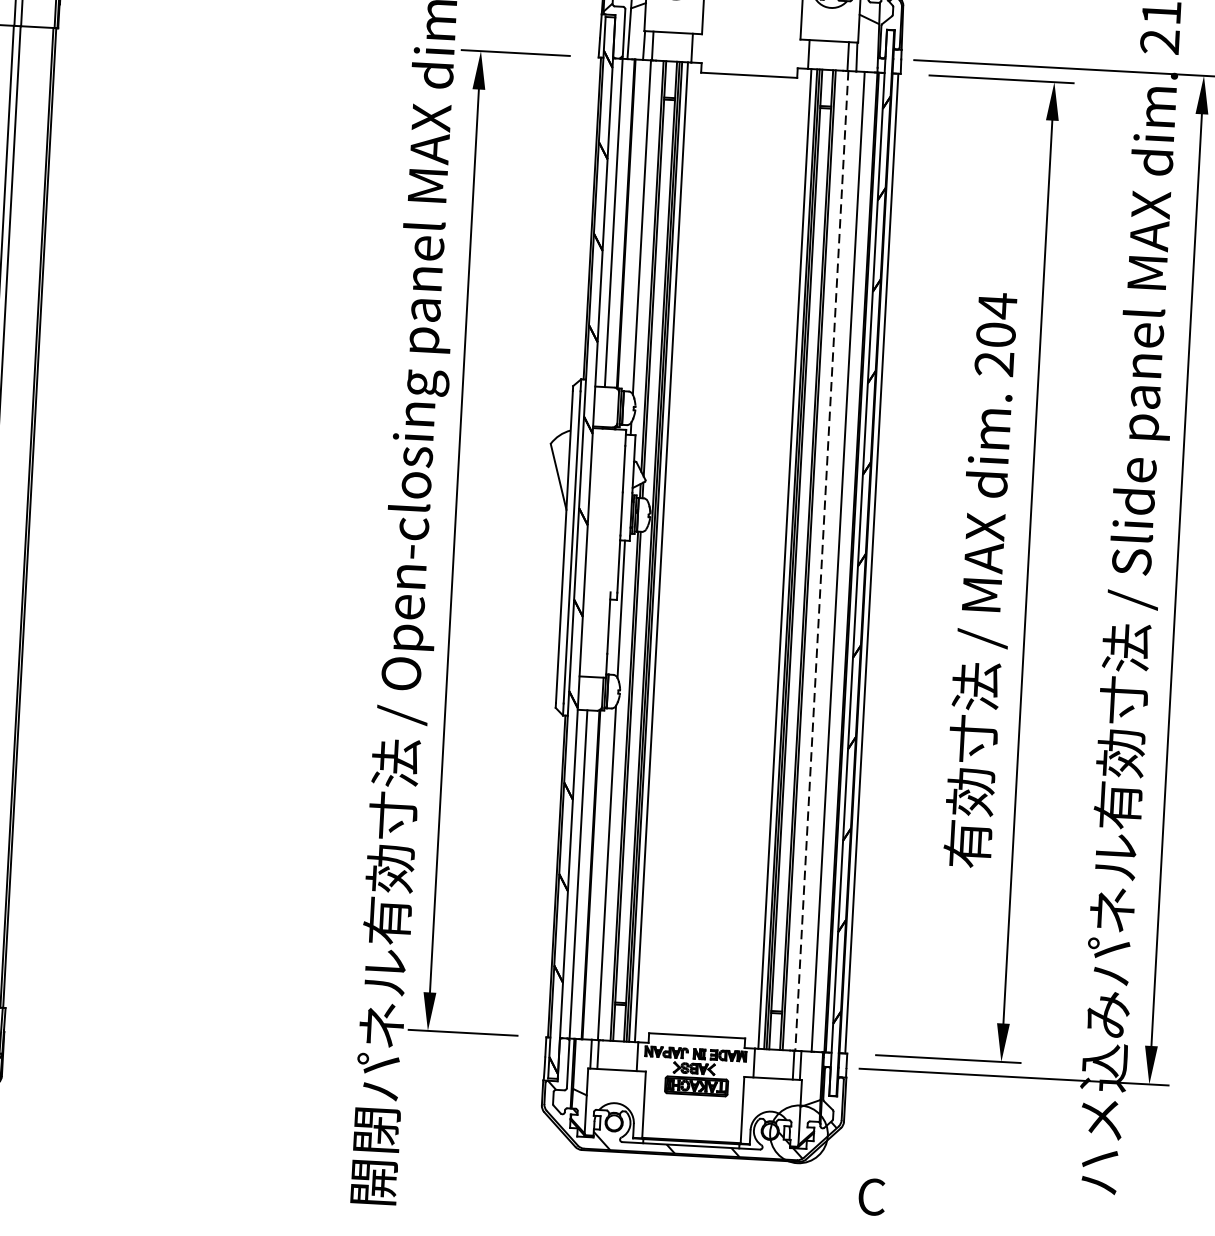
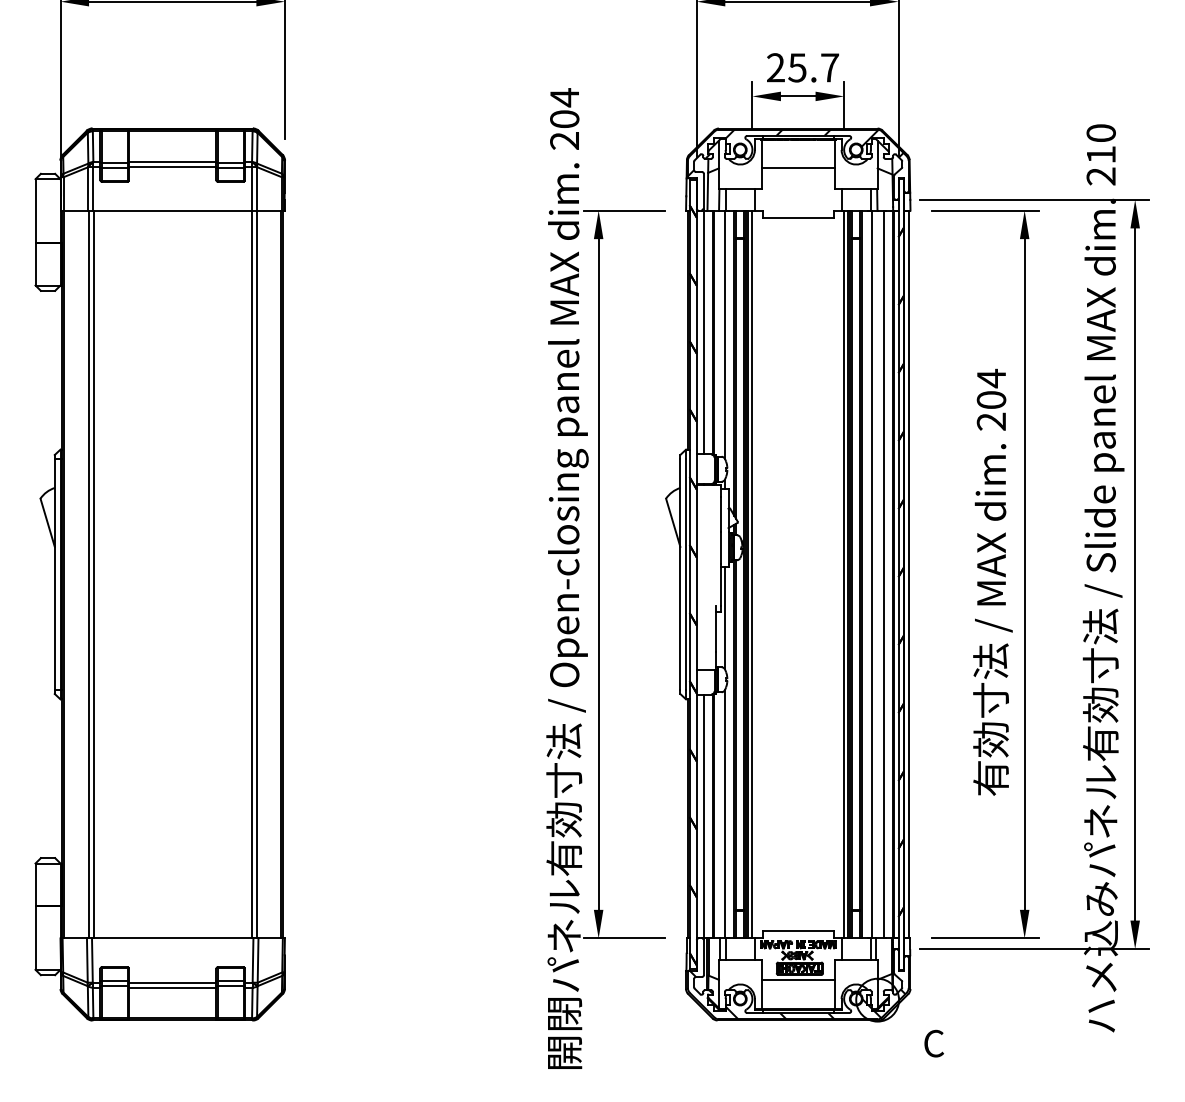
line: (751, 7) -> (797, 167), added
line: (821, 560) -> (871, 574), dashed -> solid
line: (692, 1102) -> (797, 980), added

